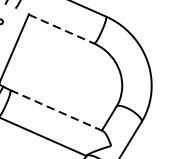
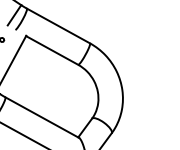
line: (61, 29) -> (52, 50), dashed -> solid
line: (56, 110) -> (42, 117), dashed -> solid

